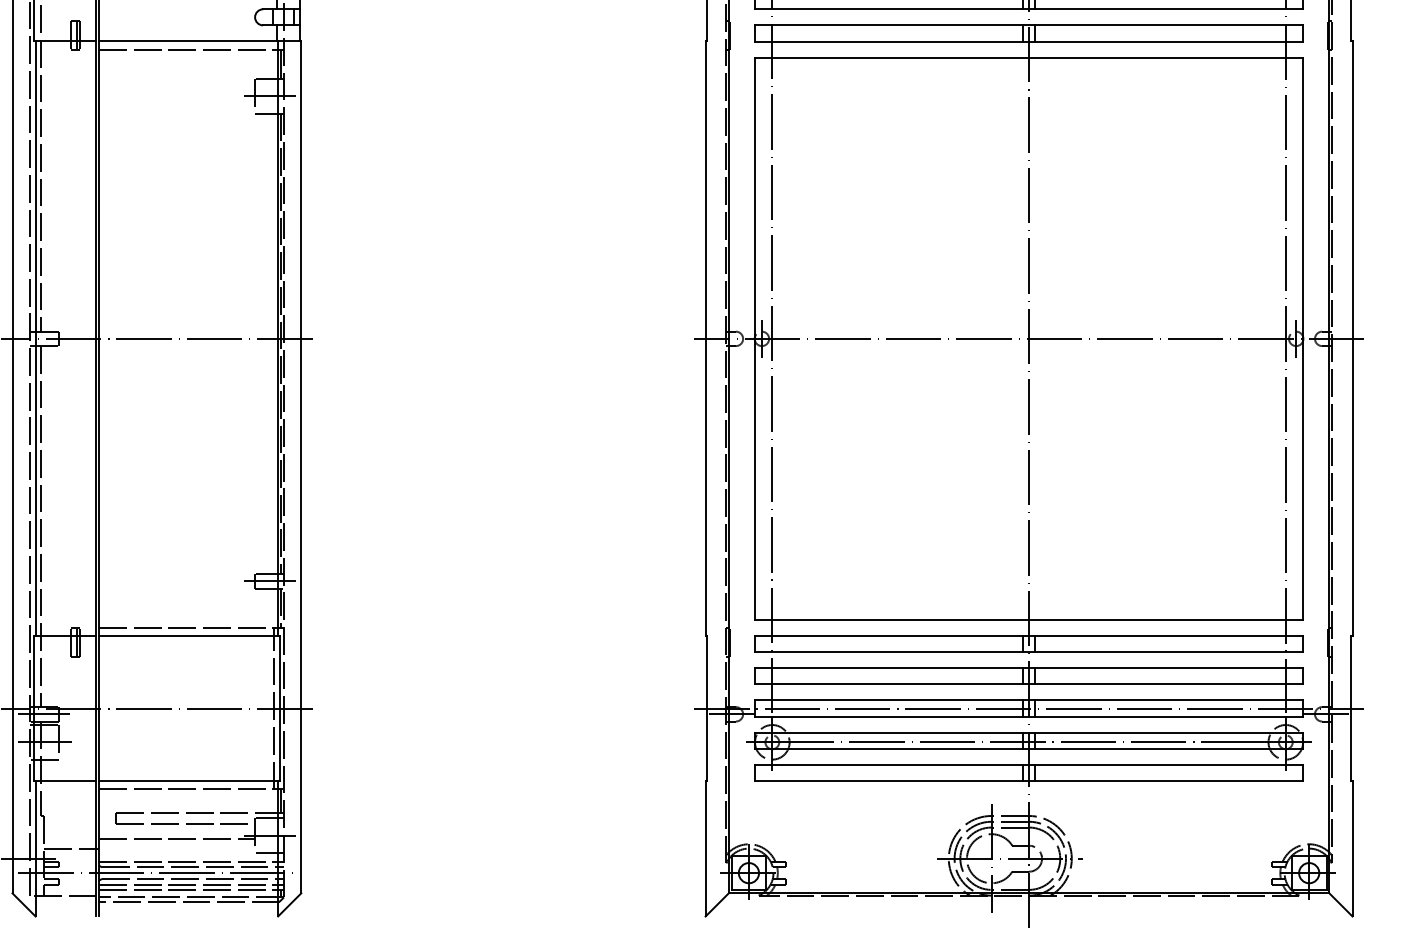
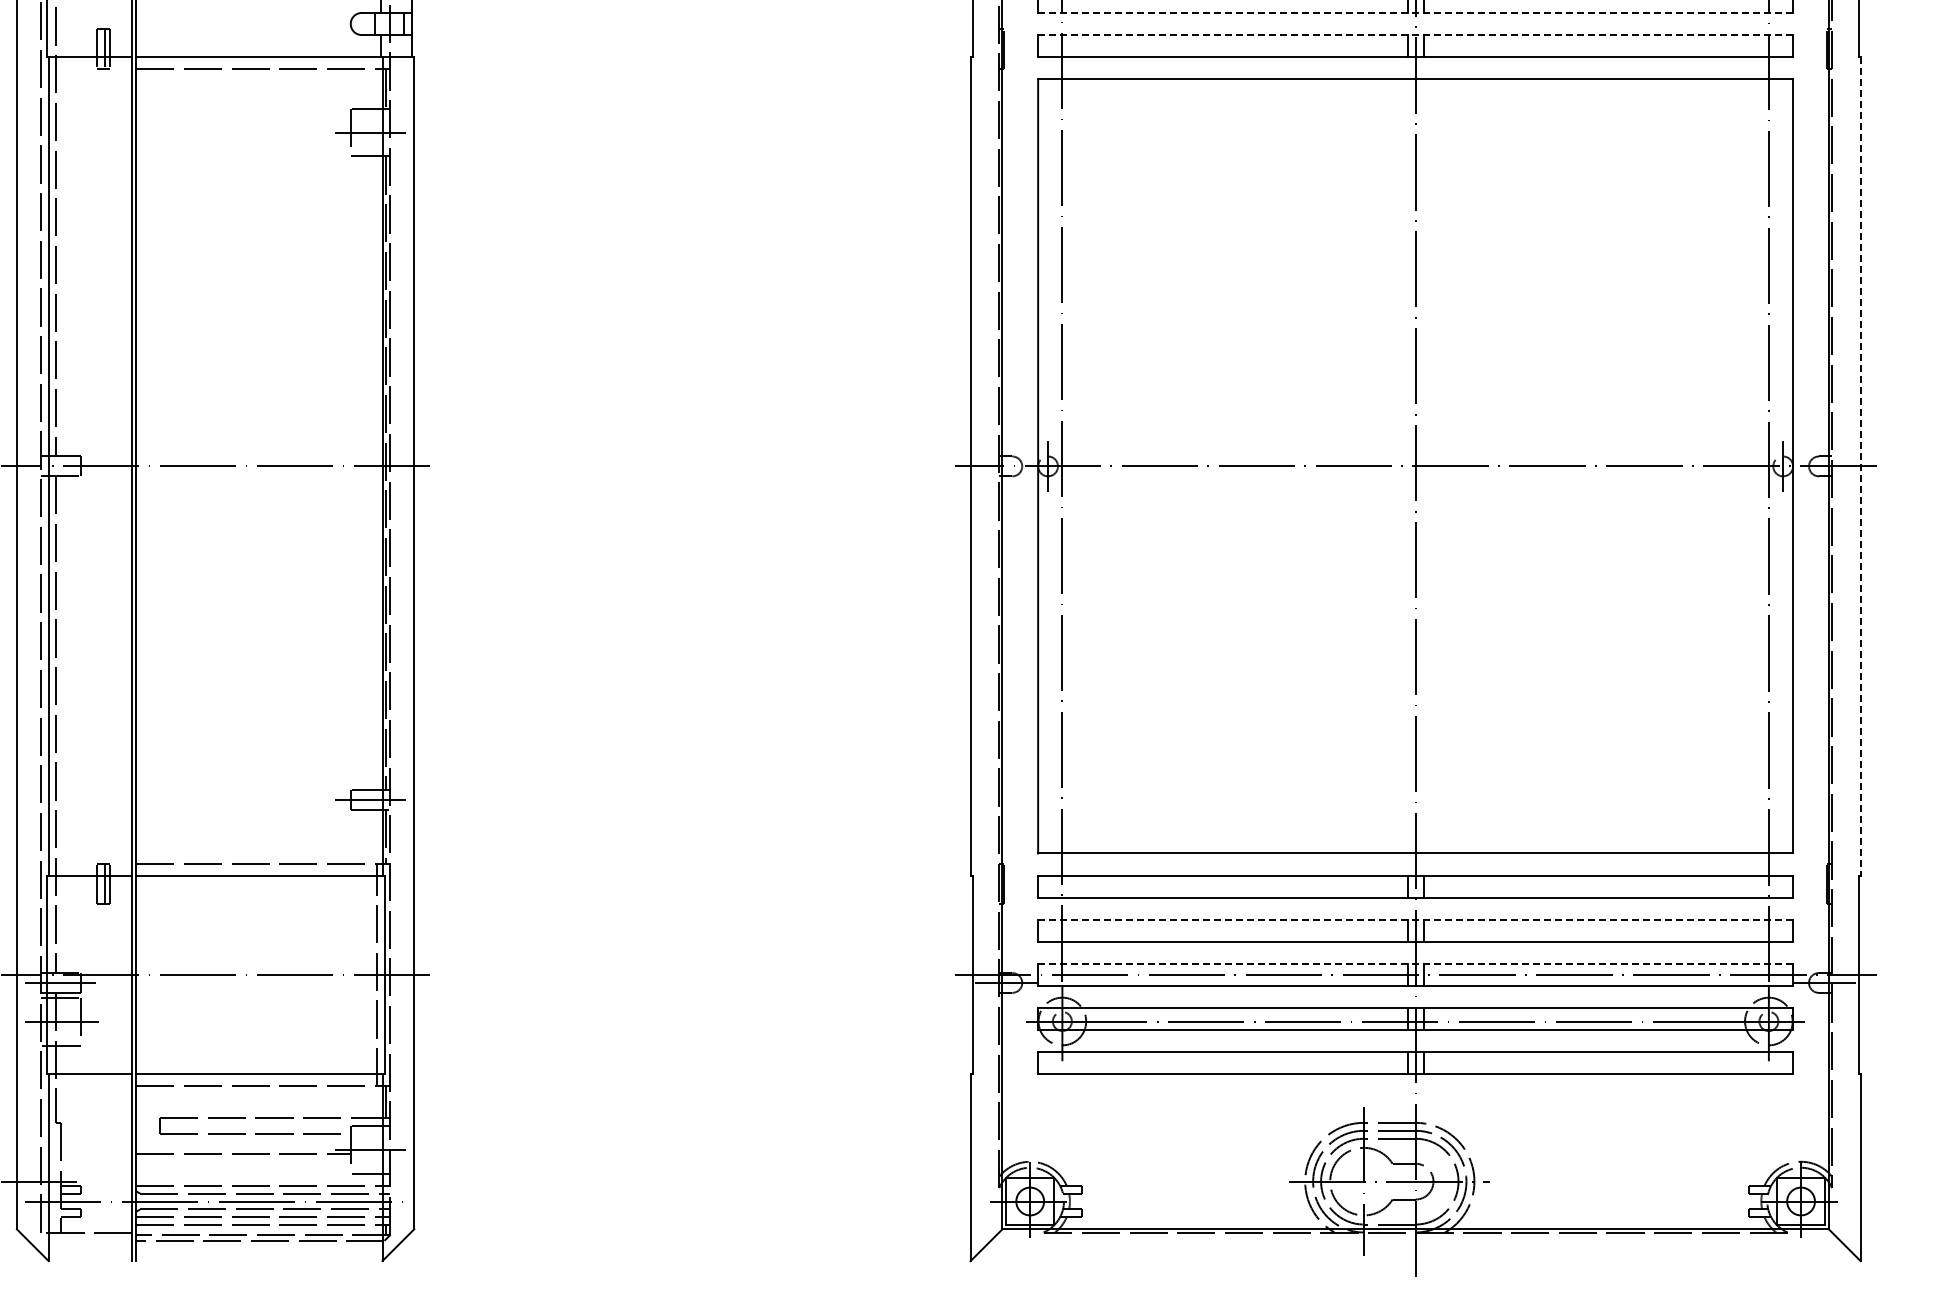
line: (1028, 9) -> (1415, 13), solid -> dashed
line: (1029, 25) -> (1416, 35), solid -> dashed
line: (1352, 338) -> (1860, 466), solid -> dashed
line: (1028, 668) -> (1415, 919), solid -> dashed
line: (1028, 700) -> (1415, 963), solid -> dashed
line: (71, 848) -> (98, 1167), removed

